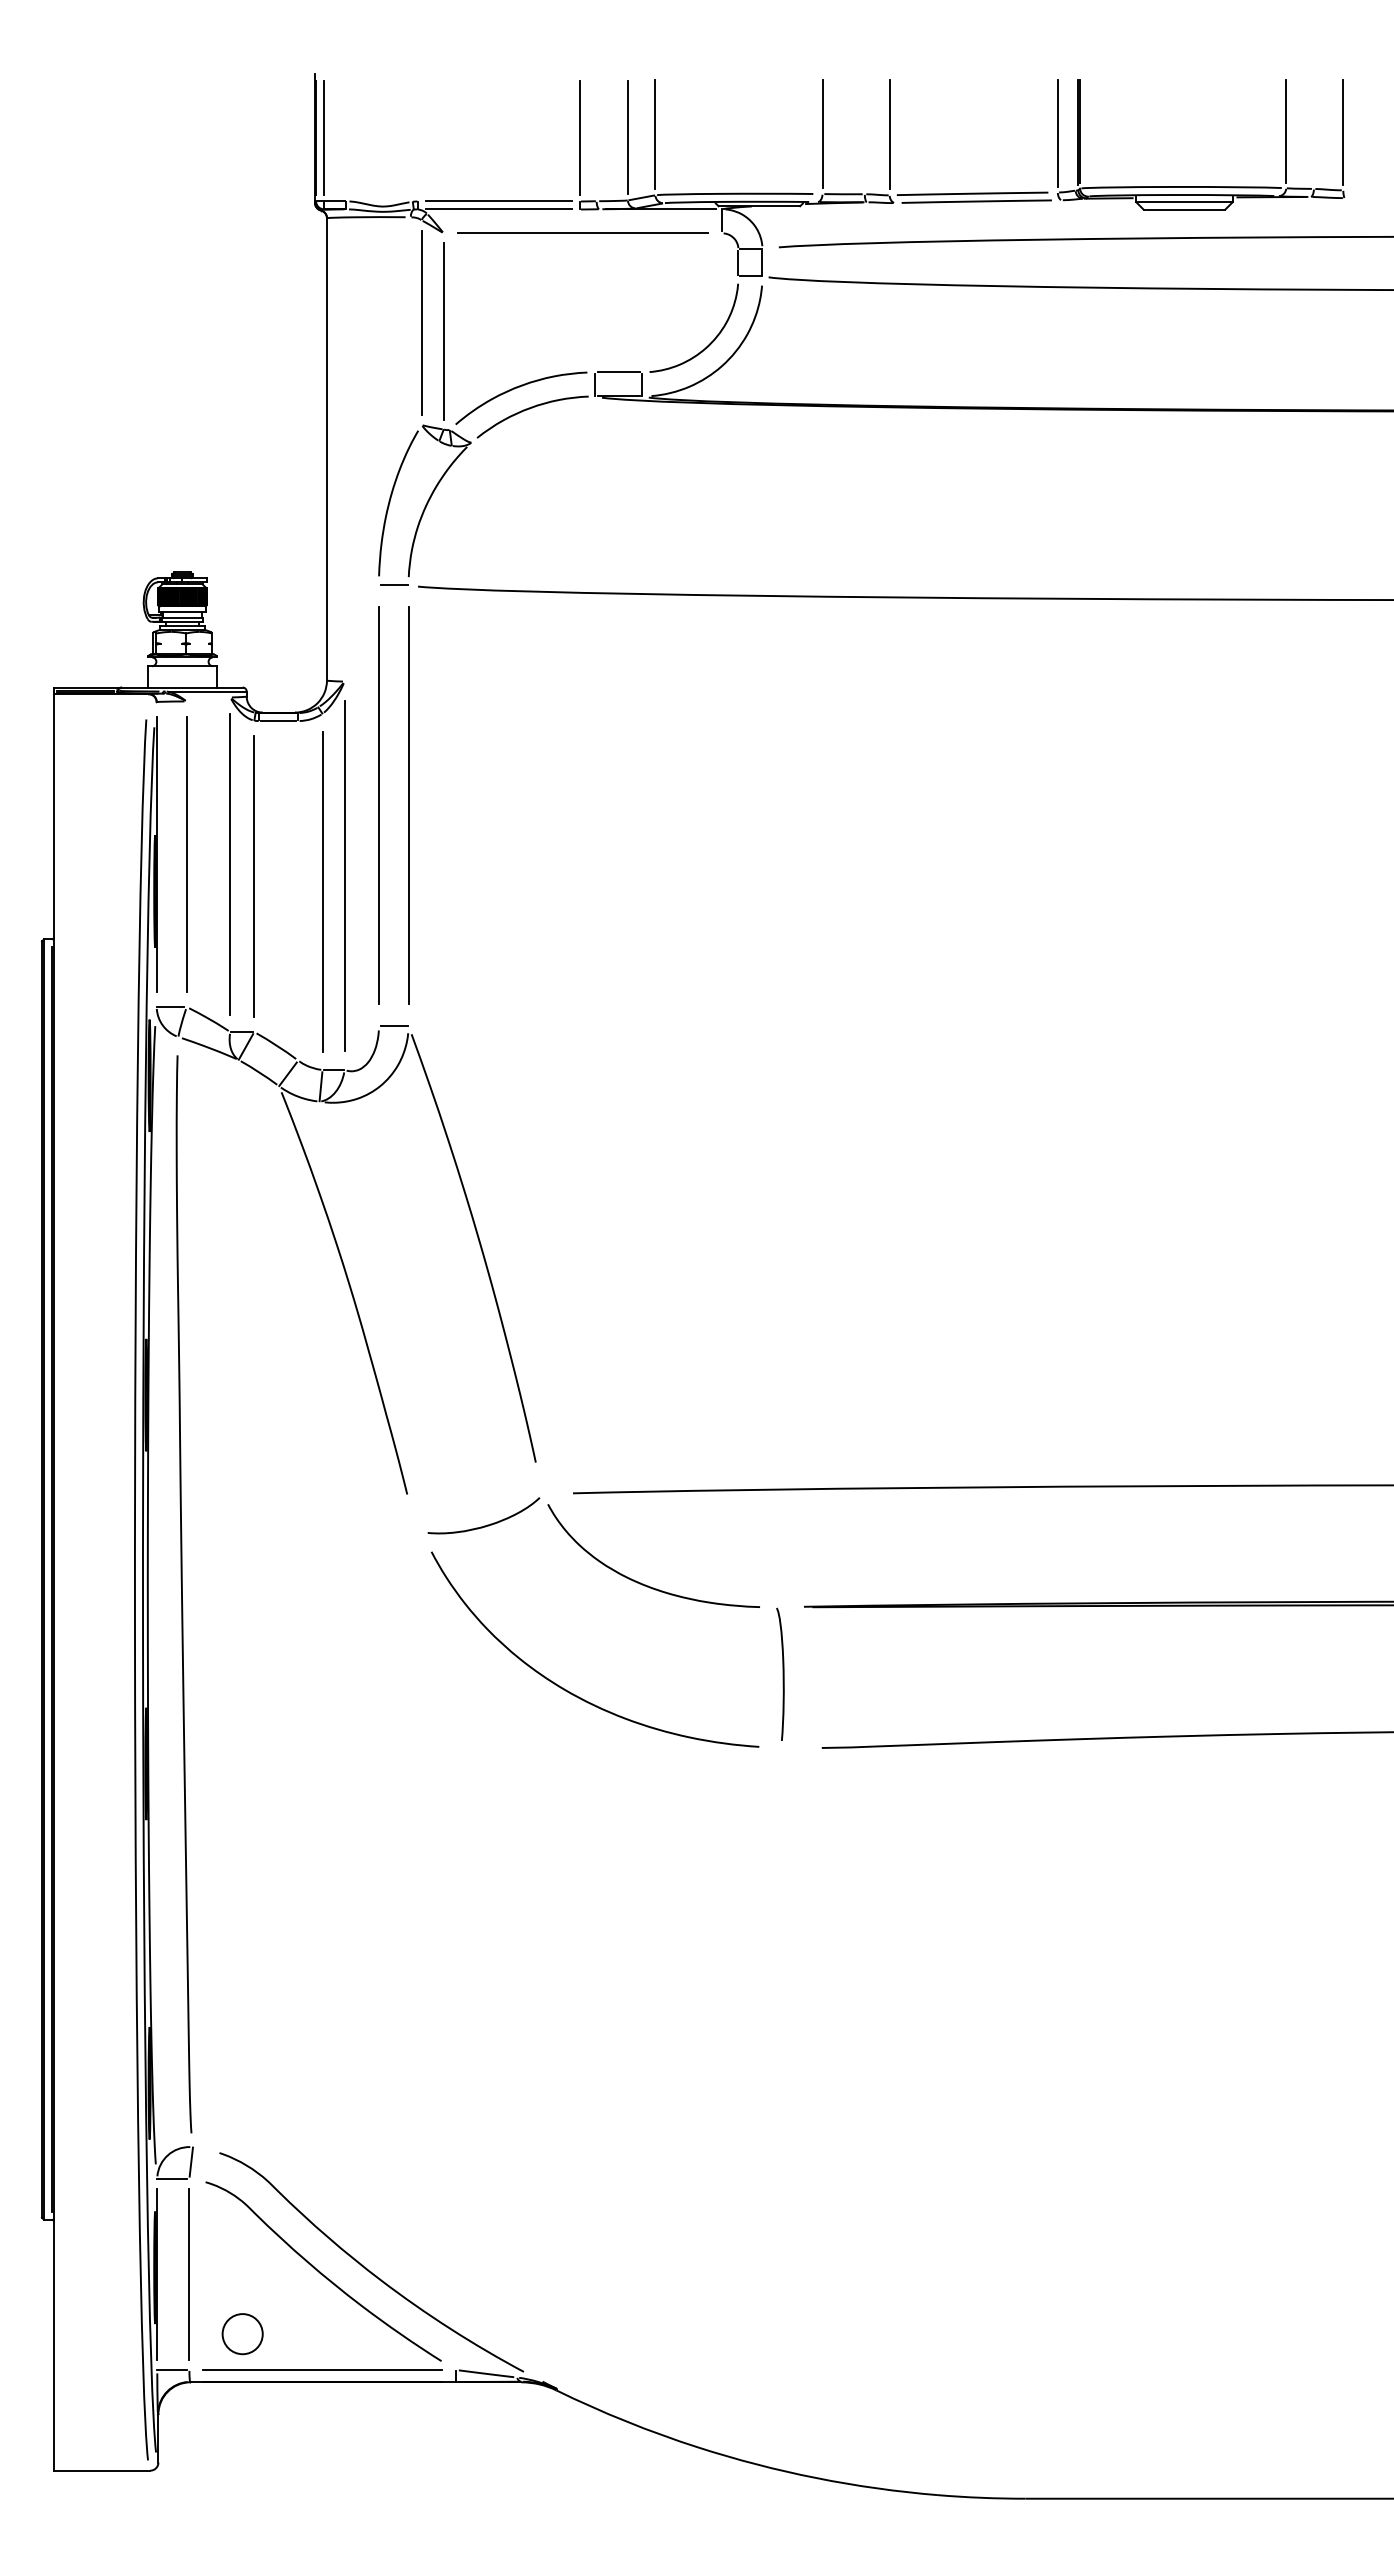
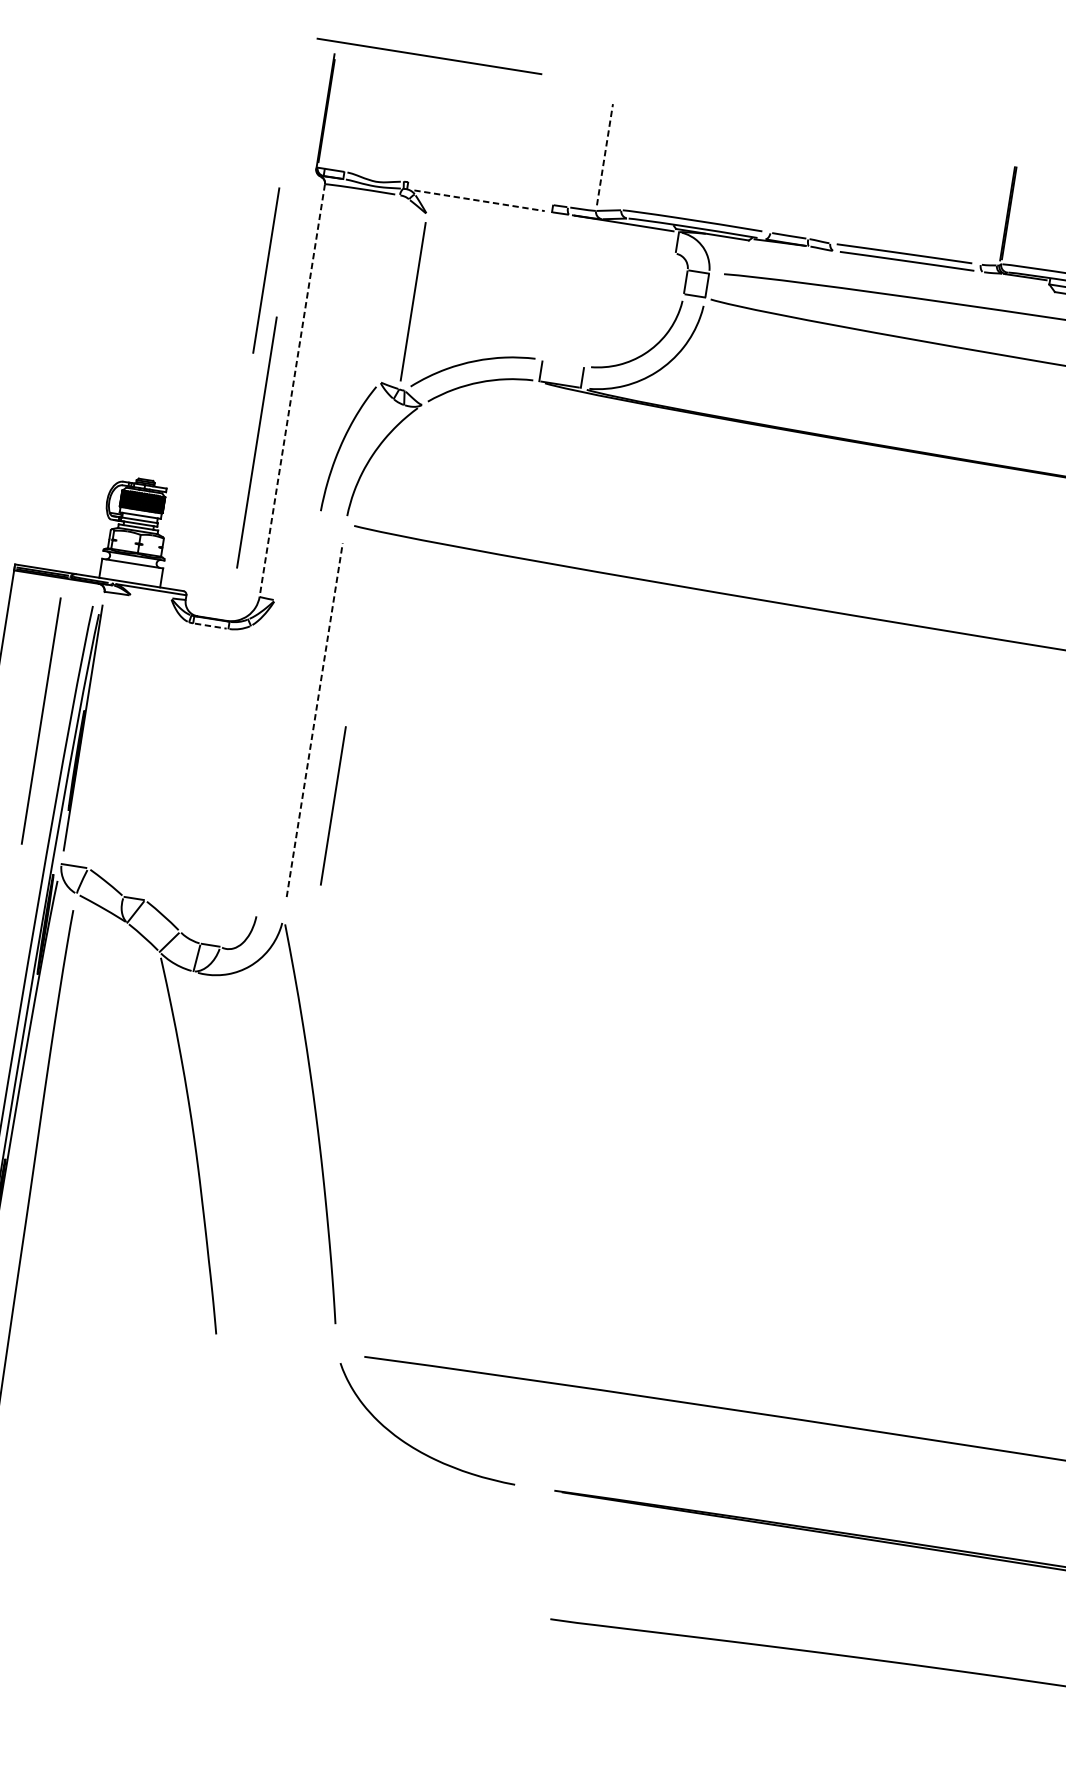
line: (1057, 133) -> (988, 211), removed
line: (655, 134) -> (629, 156), removed
line: (822, 134) -> (778, 179), removed
line: (889, 134) -> (838, 189), removed
line: (324, 137) -> (334, 111), removed
line: (580, 137) -> (562, 148), removed
line: (627, 137) -> (604, 154), solid -> dashed
line: (498, 201) -> (480, 193), removed
line: (499, 209) -> (480, 200), solid -> dashed
line: (582, 232) -> (429, 55), moved
line: (421, 322) -> (266, 270), moved
line: (618, 372) -> (563, 363), removed
line: (326, 449) -> (291, 390), solid -> dashed
line: (394, 585) -> (333, 521), removed
line: (278, 721) -> (210, 626), solid -> dashed
line: (378, 805) -> (287, 715), removed
line: (408, 805) -> (314, 719), solid -> dashed
line: (186, 854) -> (41, 721), moved
line: (230, 864) -> (147, 747), removed
line: (344, 875) -> (247, 773), removed
line: (253, 876) -> (256, 442), moved
line: (322, 891) -> (225, 784), removed
line: (443, 896) -> (333, 805), added
line: (394, 1026) -> (270, 915), removed
curve: (487, 1524) -> (283, 1372), removed
curve: (782, 1673) -> (525, 1547), removed
curve: (568, 1690) -> (332, 1532), removed

